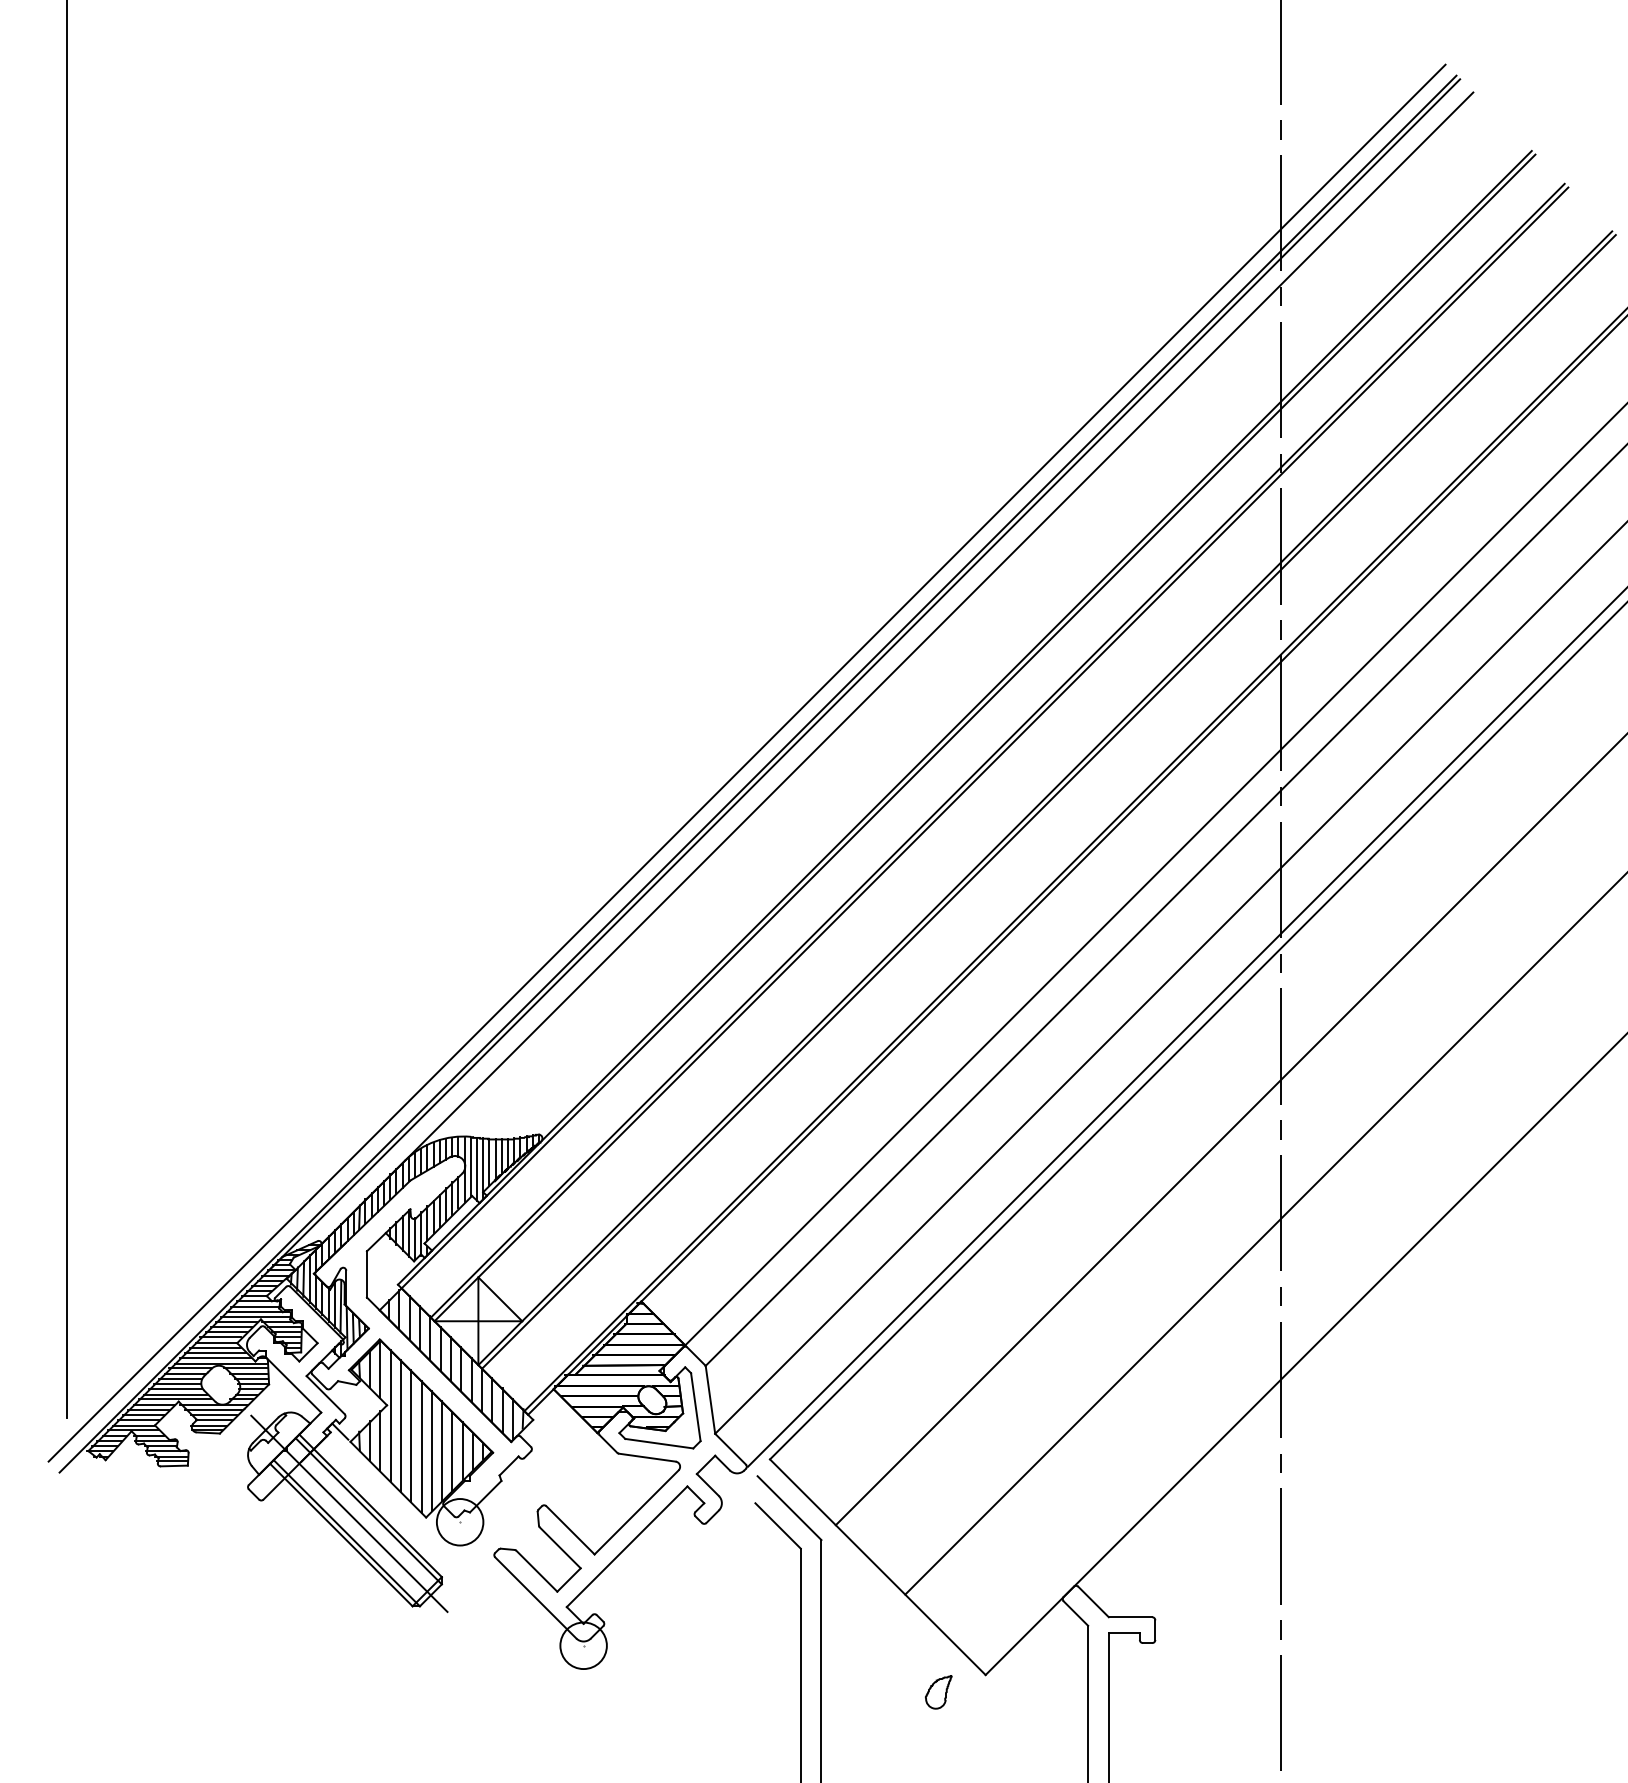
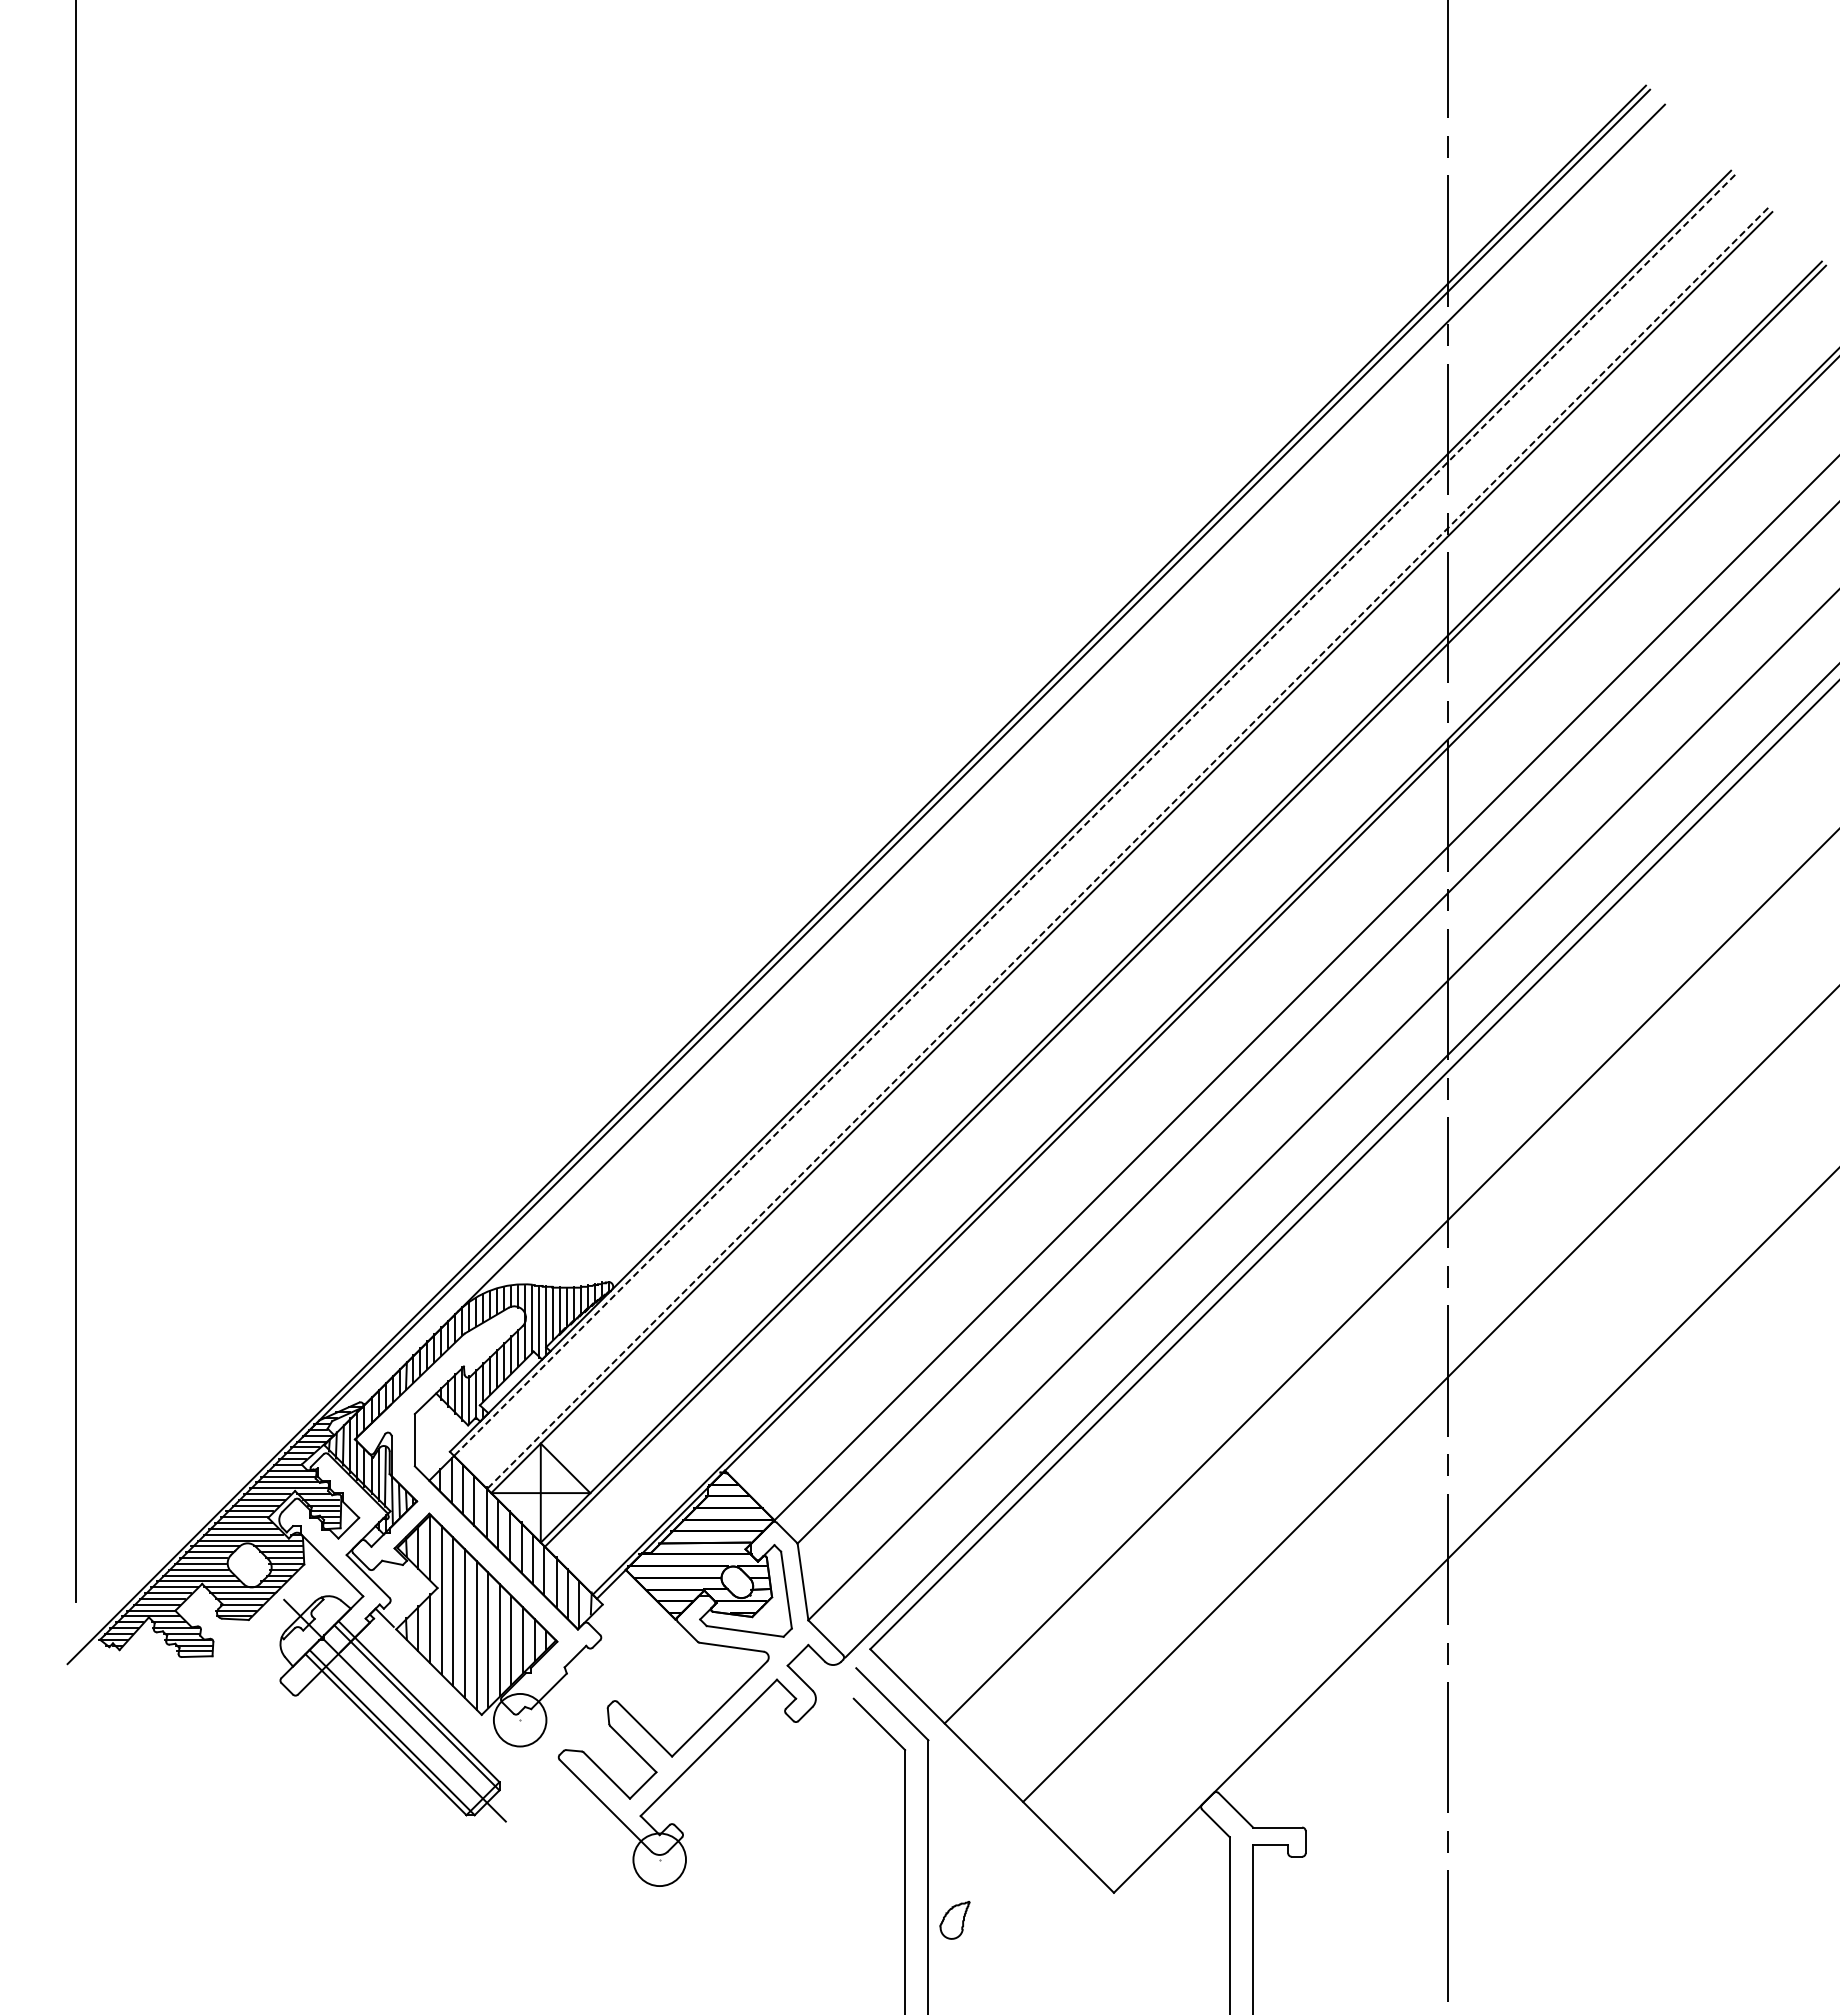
line: (968, 721) -> (1094, 815), solid -> dashed
line: (997, 750) -> (1127, 848), solid -> dashed
line: (747, 763) -> (844, 862), removed
part: (938, 1692) -> (954, 1920), moved

